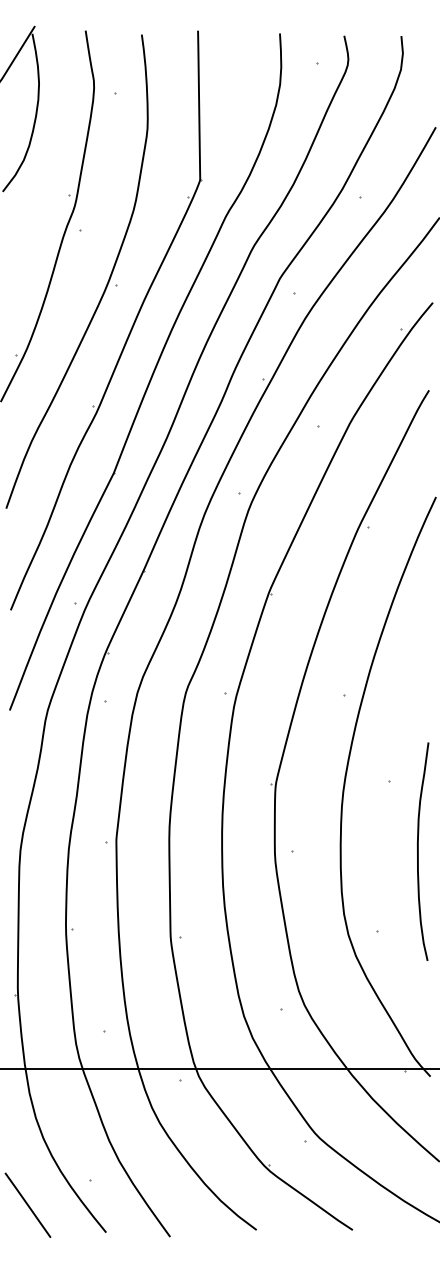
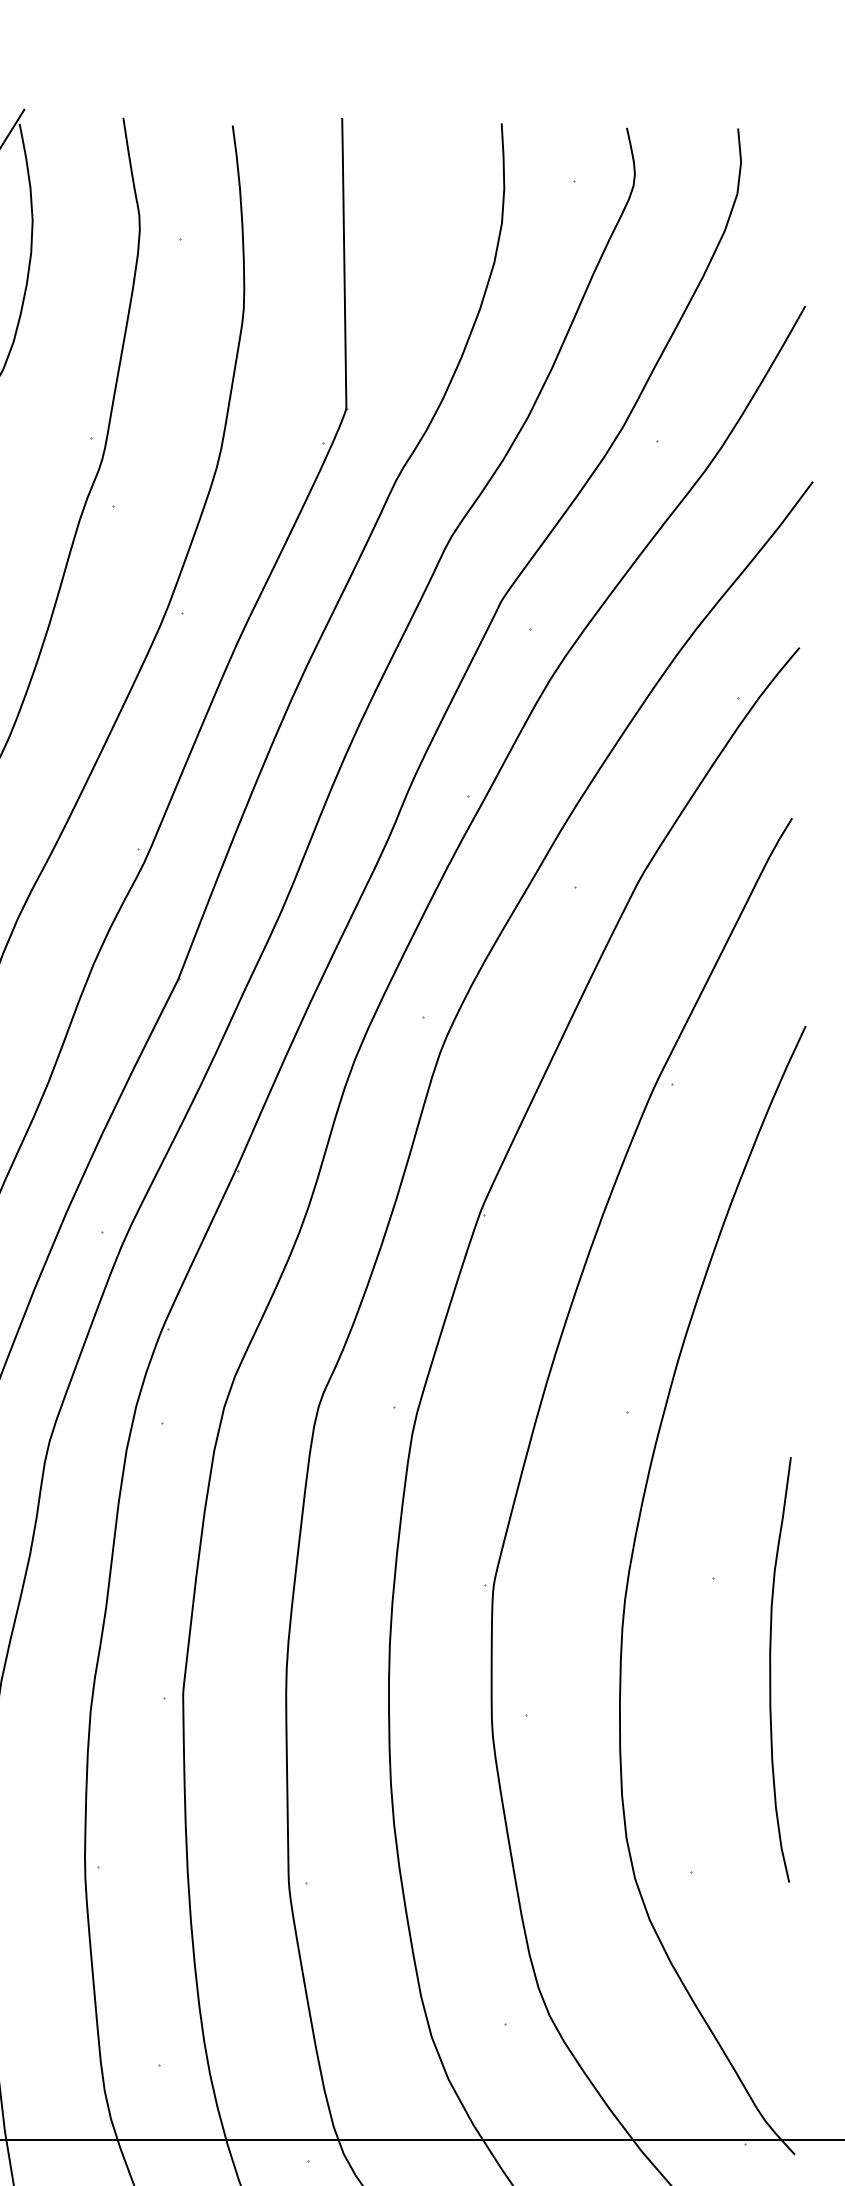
curve: (418, 851) -> (771, 1669), moved

